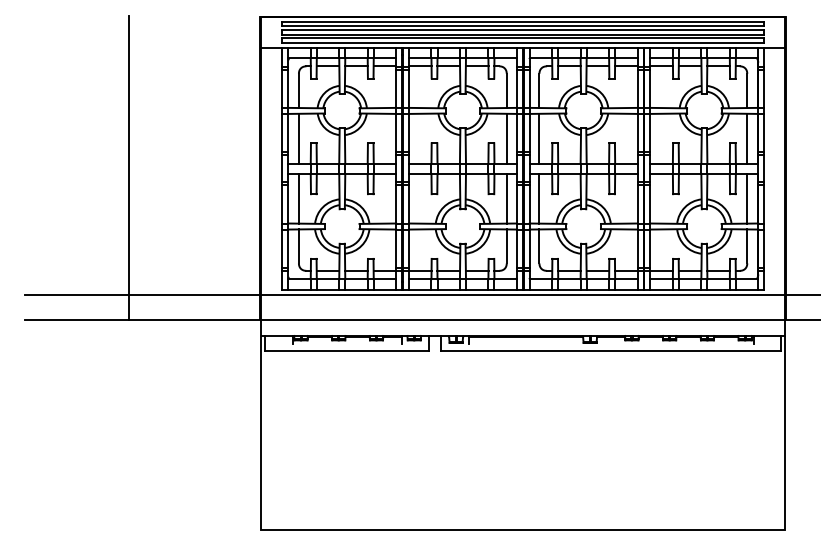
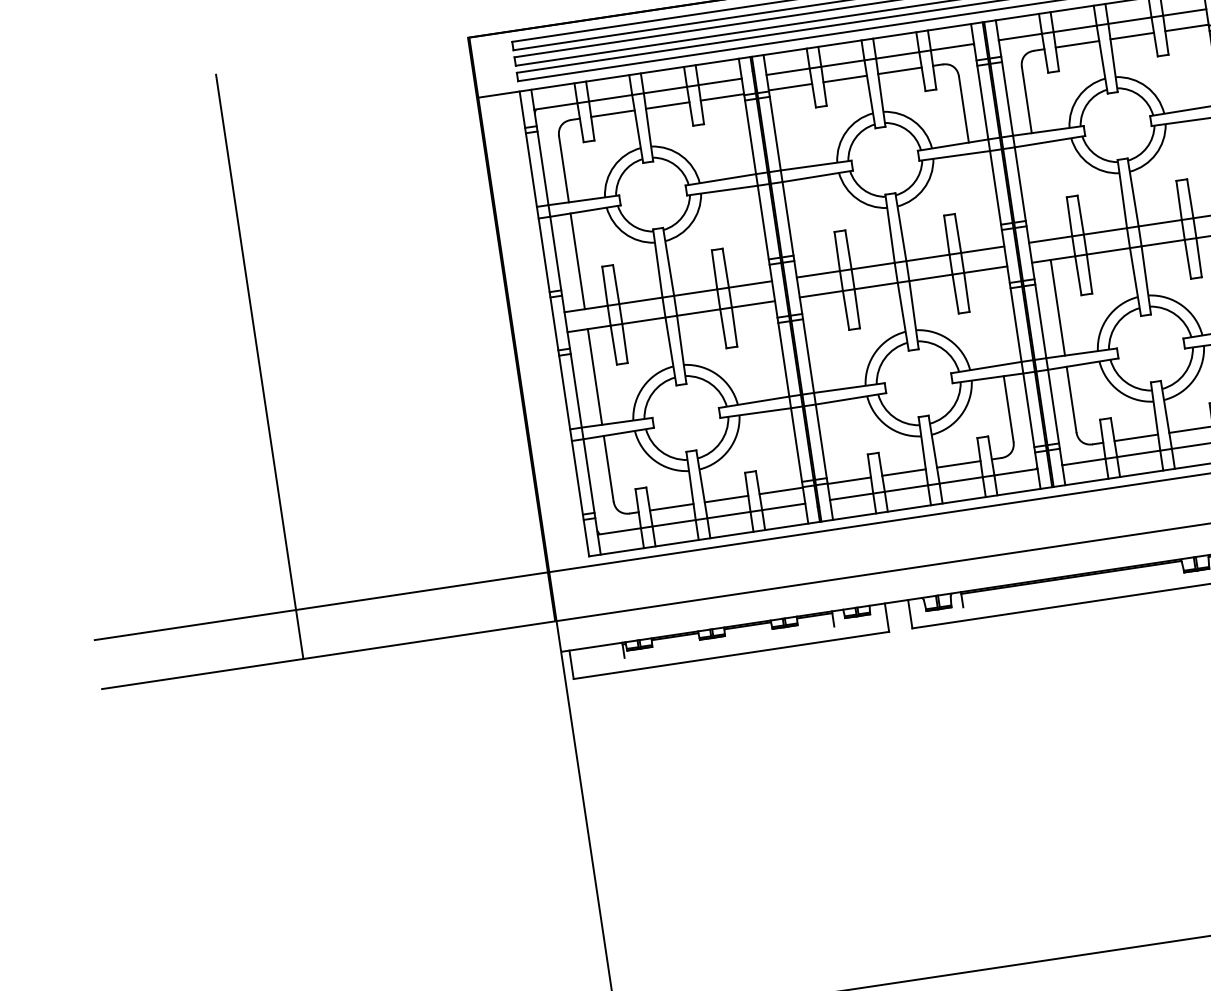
line: (506, 138) -> (977, 201), removed
line: (539, 138) -> (1040, 191), removed
line: (506, 198) -> (994, 316), removed

